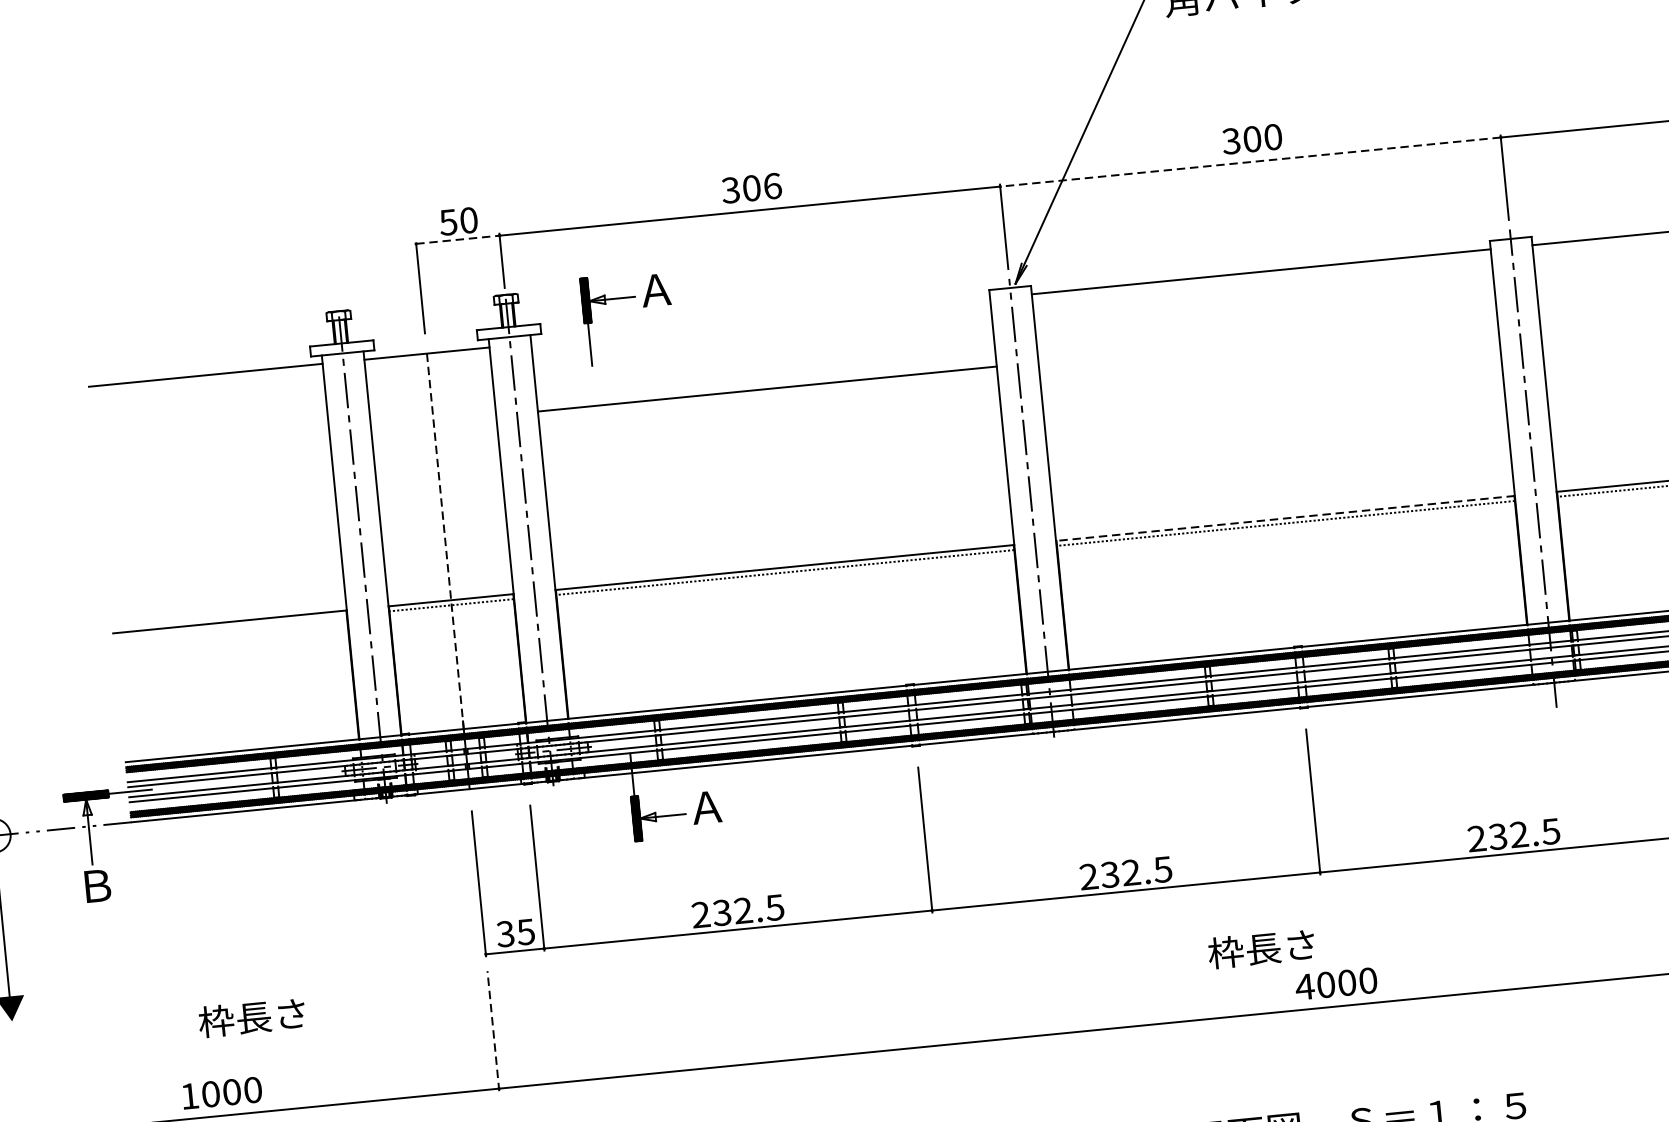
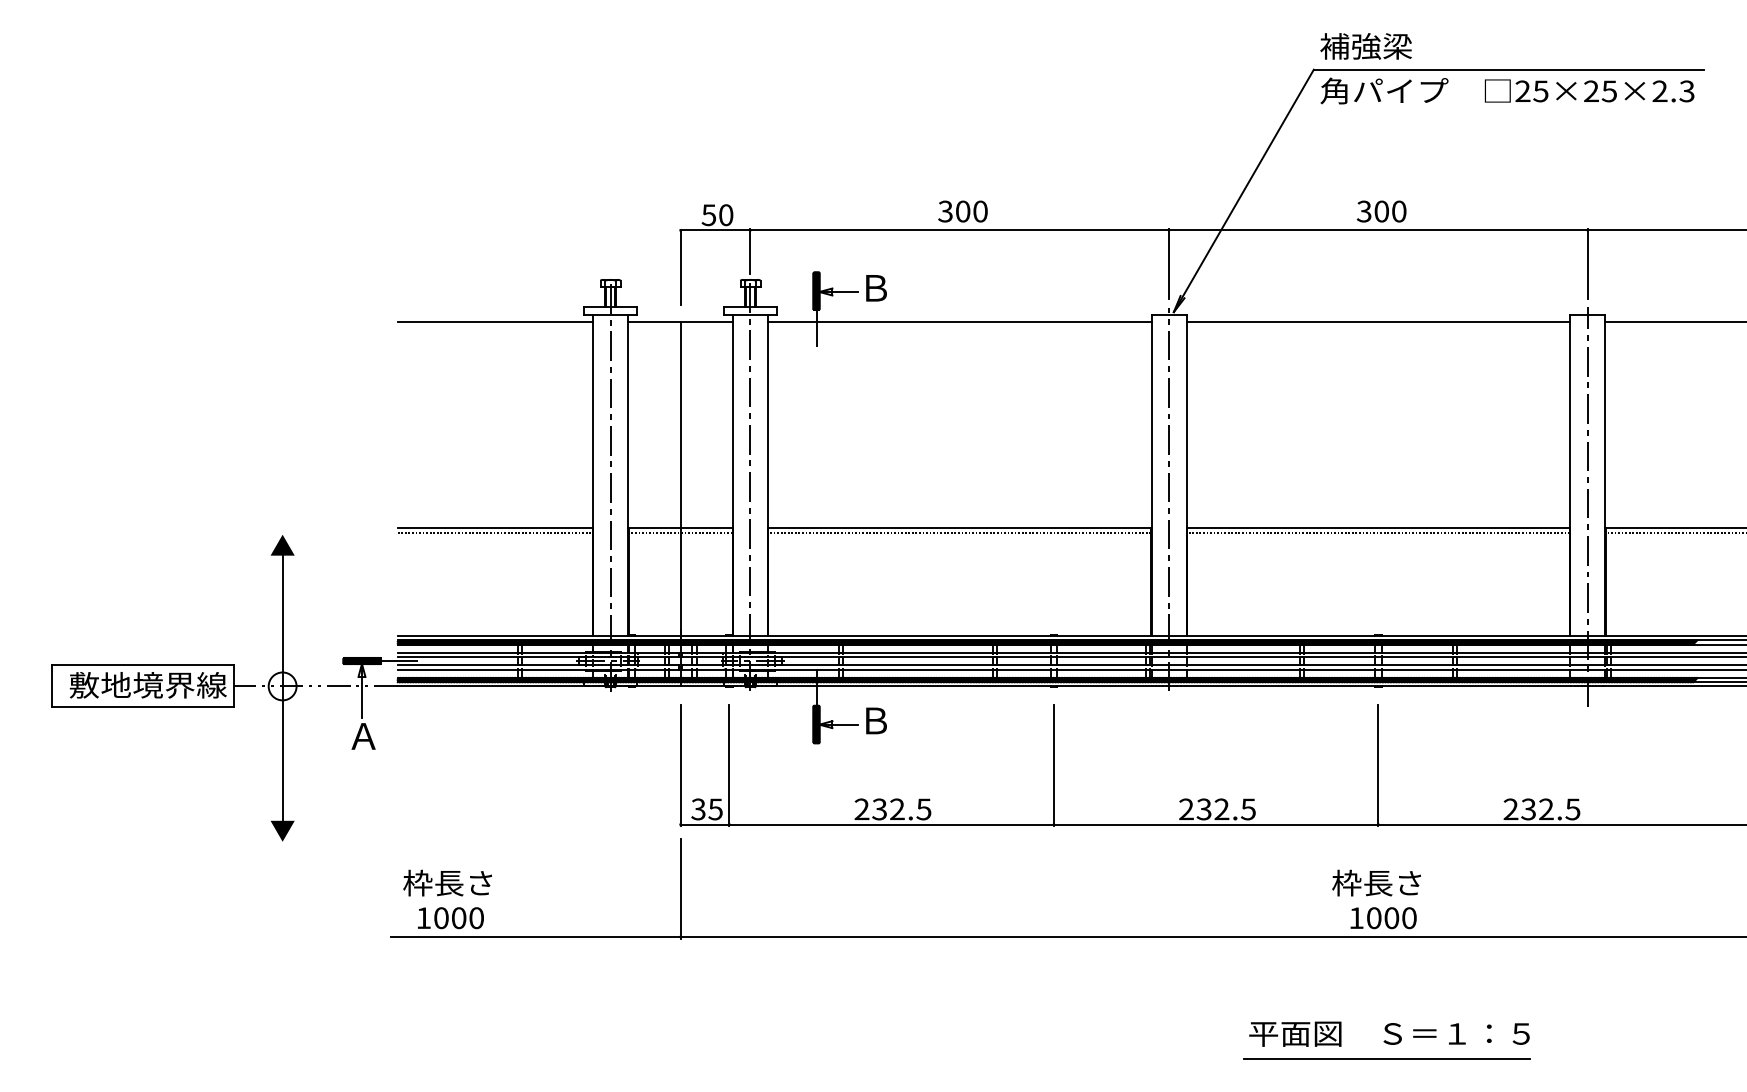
line: (1249, 162) -> (1377, 230), dashed -> solid
text: (772, 186) -> (980, 211), 306 -> 300
line: (457, 239) -> (715, 230), dashed -> solid
text: (656, 290) -> (875, 288), Ａ -> Ｂ
line: (767, 389) -> (959, 322), moved
line: (1285, 518) -> (1378, 528), dashed -> solid
line: (445, 544) -> (680, 481), dashed -> solid
line: (229, 626) -> (494, 532), added
text: (706, 807) -> (875, 720), Ａ -> Ｂ
text: (96, 886) -> (363, 736), Ｂ -> Ａ
text: (1261, 948) -> (1376, 882), moved
text: (1304, 986) -> (1356, 917), 4000 -> 1000
text: (251, 1017) -> (447, 882), moved
line: (493, 1030) -> (680, 888), dashed -> solid

